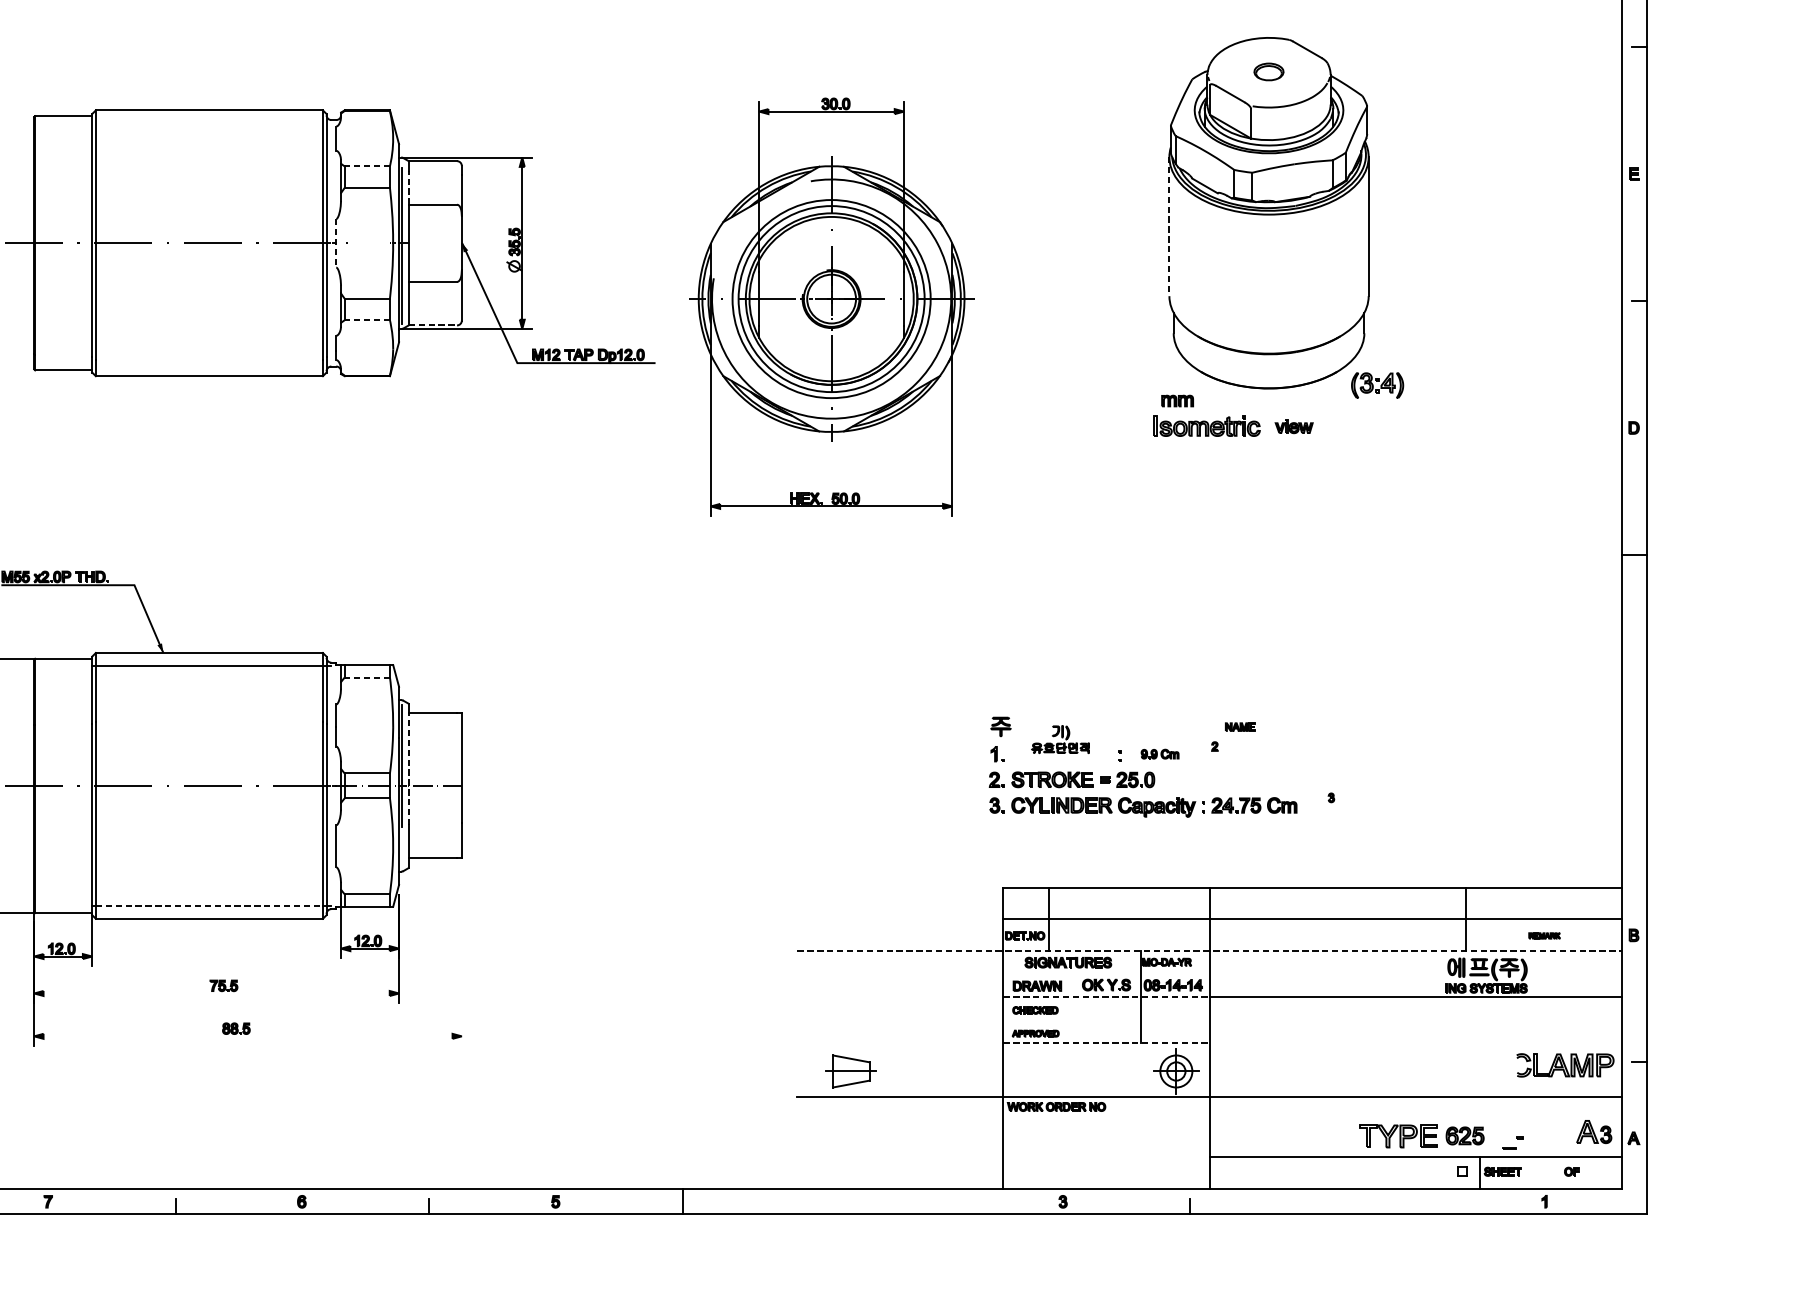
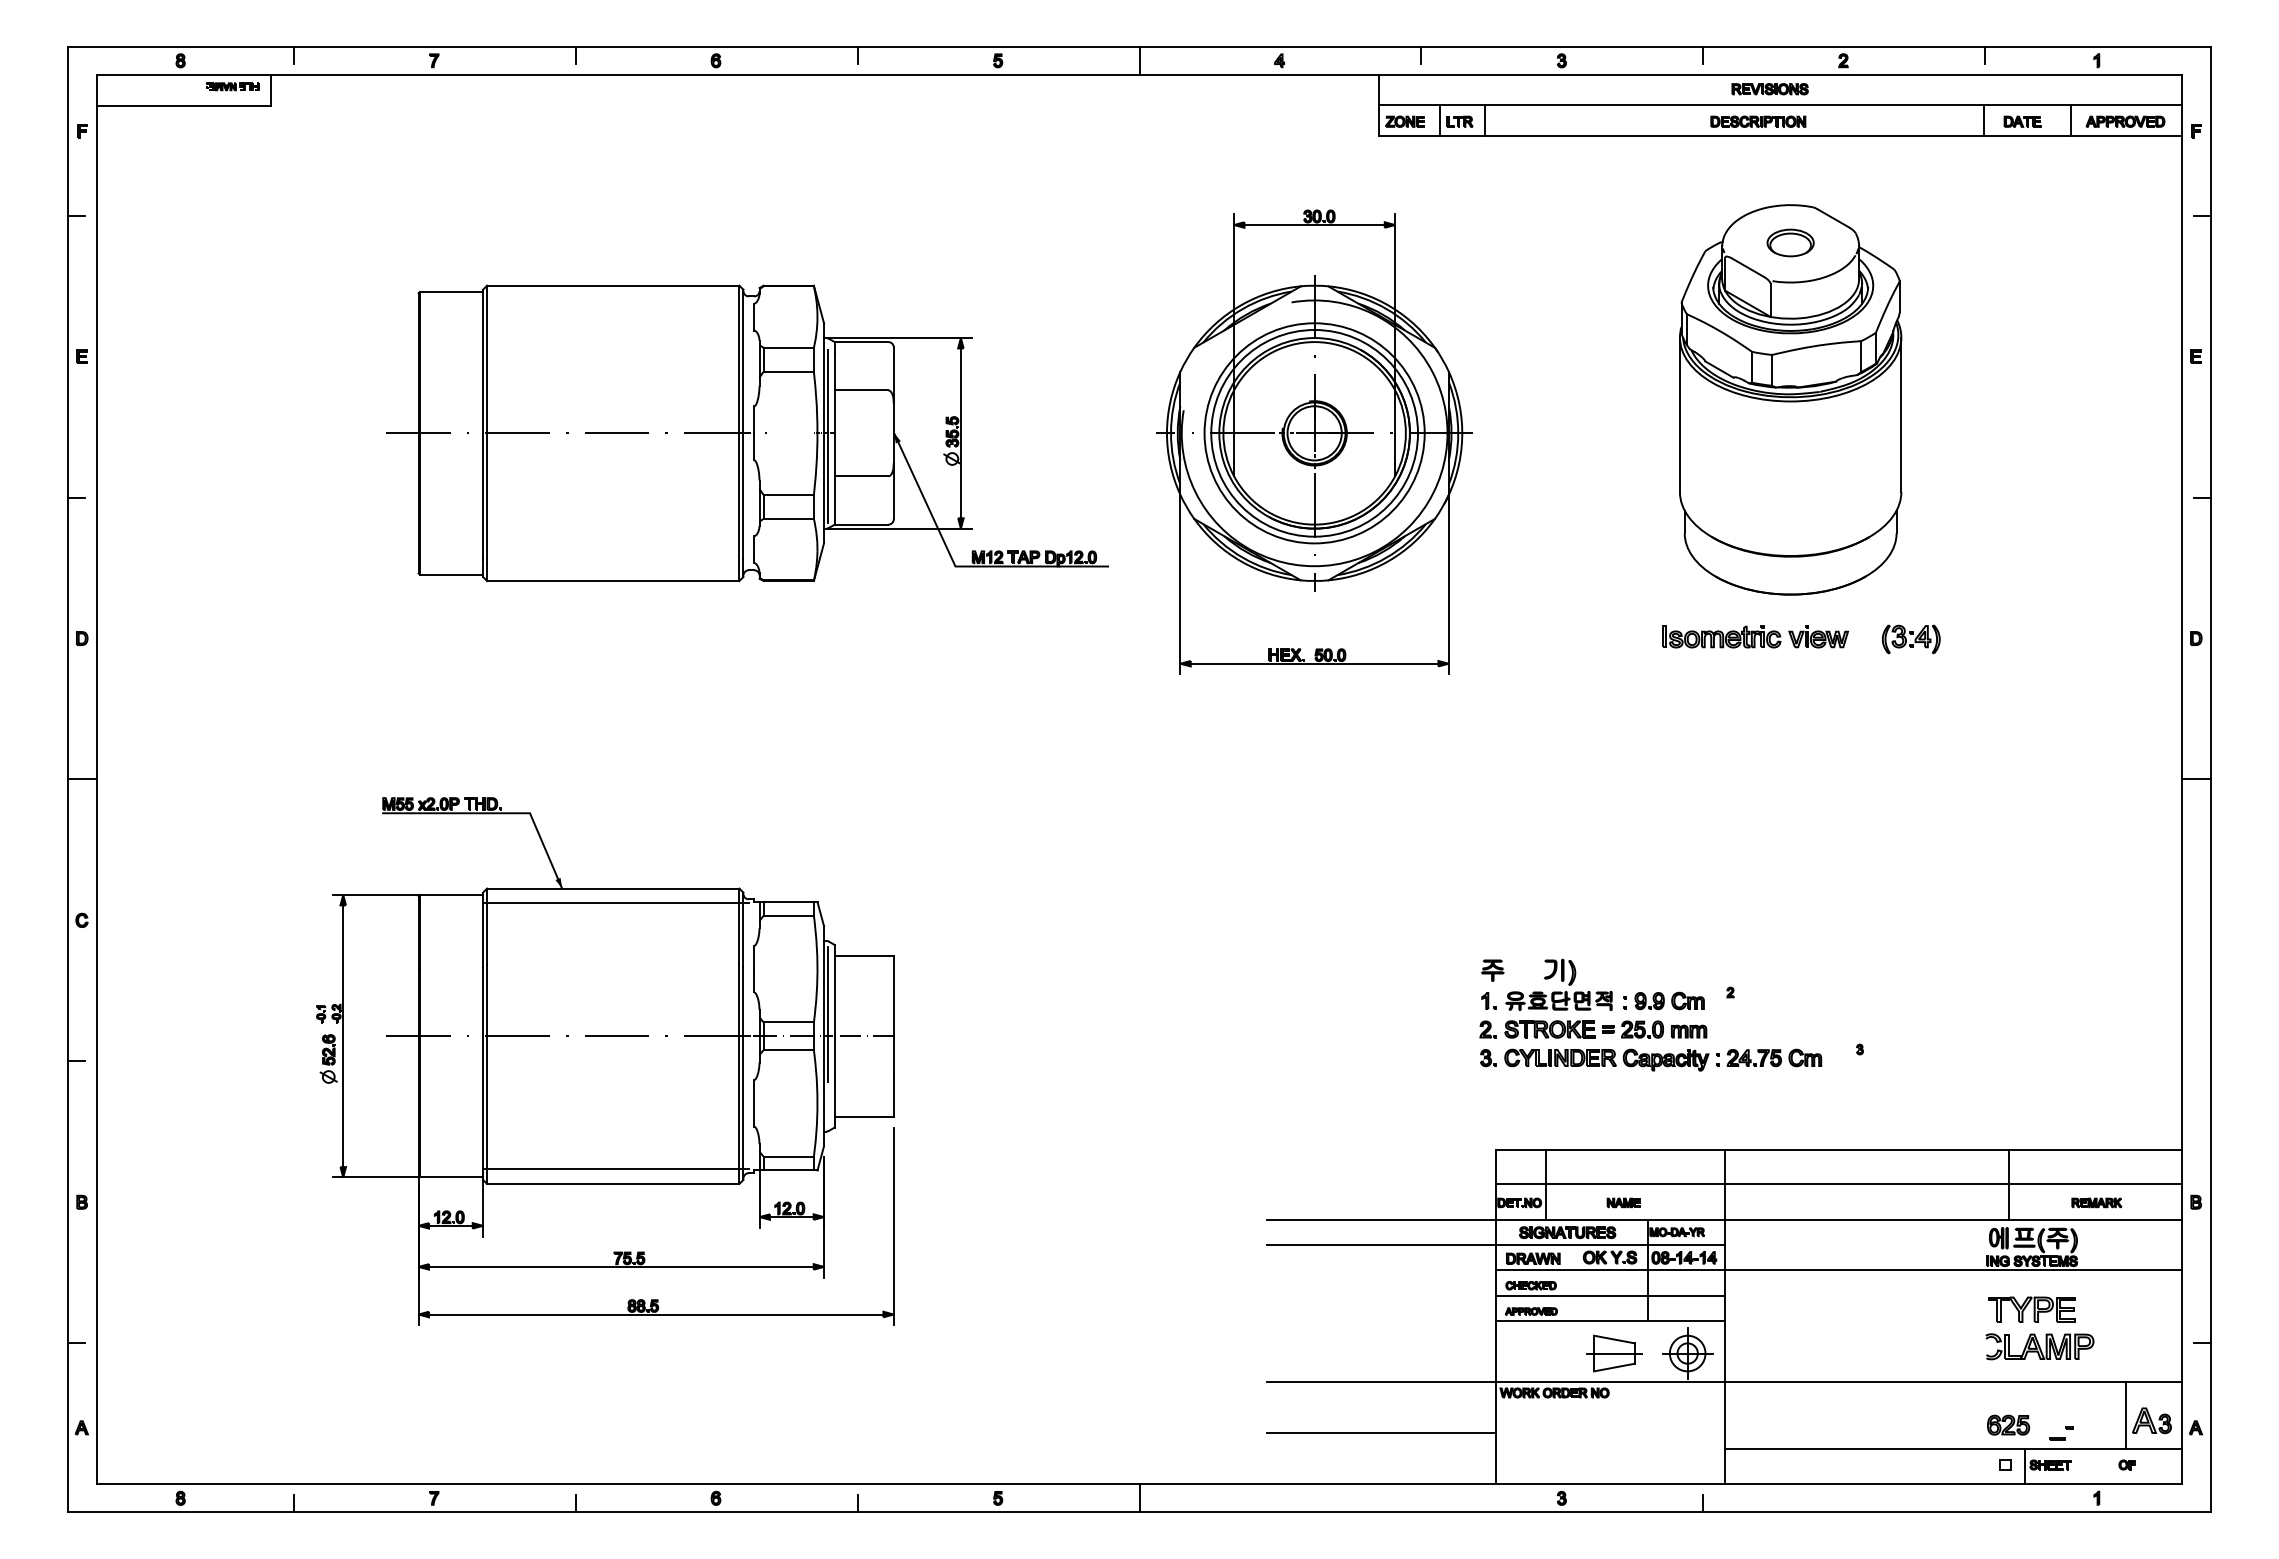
part: (1268, 71) -> (1790, 242), size x1.43
line: (367, 166) -> (788, 347), dashed -> solid
line: (408, 187) -> (834, 371), dashed -> solid
line: (1169, 227) -> (1679, 415), dashed -> solid
line: (336, 243) -> (754, 433), dashed -> solid
part: (831, 306) -> (1314, 441), moved
line: (367, 319) -> (788, 518), dashed -> solid
line: (432, 325) -> (861, 524), dashed -> solid
part: (1376, 385) -> (1910, 639), moved
part: (1178, 400) -> (1689, 1031), moved
part: (1294, 426) -> (1818, 636), size x1.43
line: (367, 677) -> (788, 915), dashed -> solid
part: (1240, 726) -> (1623, 1202), moved
part: (1060, 739) -> (1558, 984), size x1.67
part: (1160, 753) -> (1669, 1000), size x1.67
line: (408, 769) -> (834, 1017), dashed -> solid
line: (209, 905) -> (613, 1169), dashed -> solid
part: (1544, 935) -> (2096, 1202), size x1.43
line: (1209, 950) -> (1724, 1219), dashed -> solid
line: (461, 957) -> (893, 1226), added
line: (1003, 974) -> (1495, 1245), added
line: (216, 993) -> (621, 1266), added
line: (1106, 996) -> (1610, 1270), dashed -> solid
line: (1106, 1019) -> (1609, 1295), added
line: (248, 1036) -> (656, 1314), added
line: (1106, 1042) -> (1610, 1321), dashed -> solid
part: (1565, 1065) -> (2039, 1346), moved
part: (851, 1071) -> (1614, 1353), moved
line: (1571, 1127) -> (2126, 1415), added
part: (1397, 1136) -> (2031, 1309), moved
line: (899, 1143) -> (1380, 1433), added

